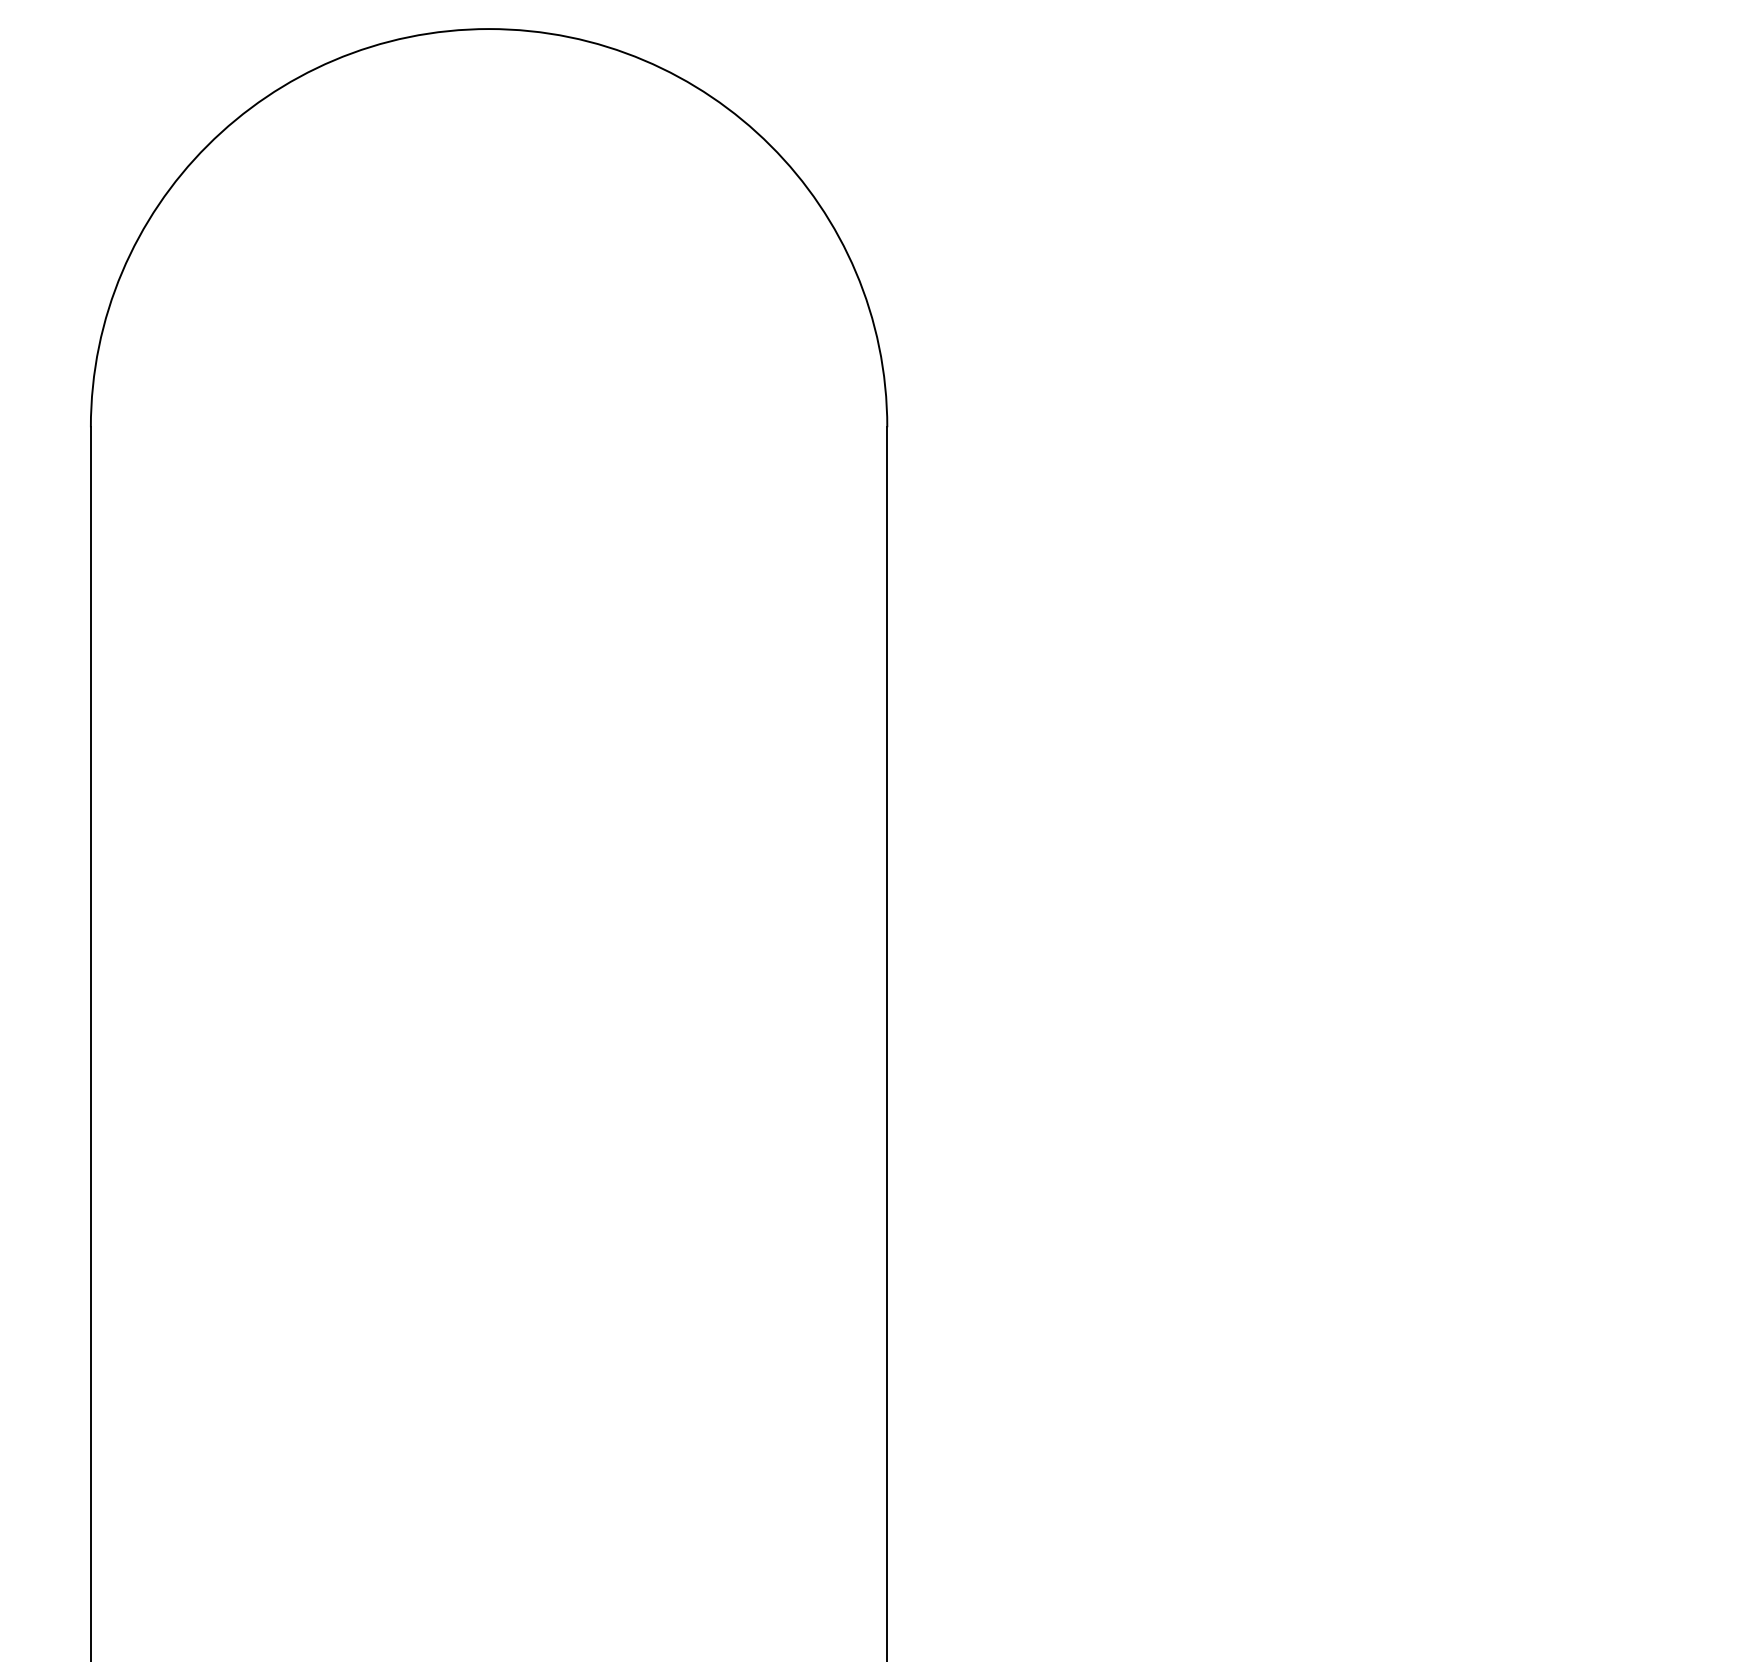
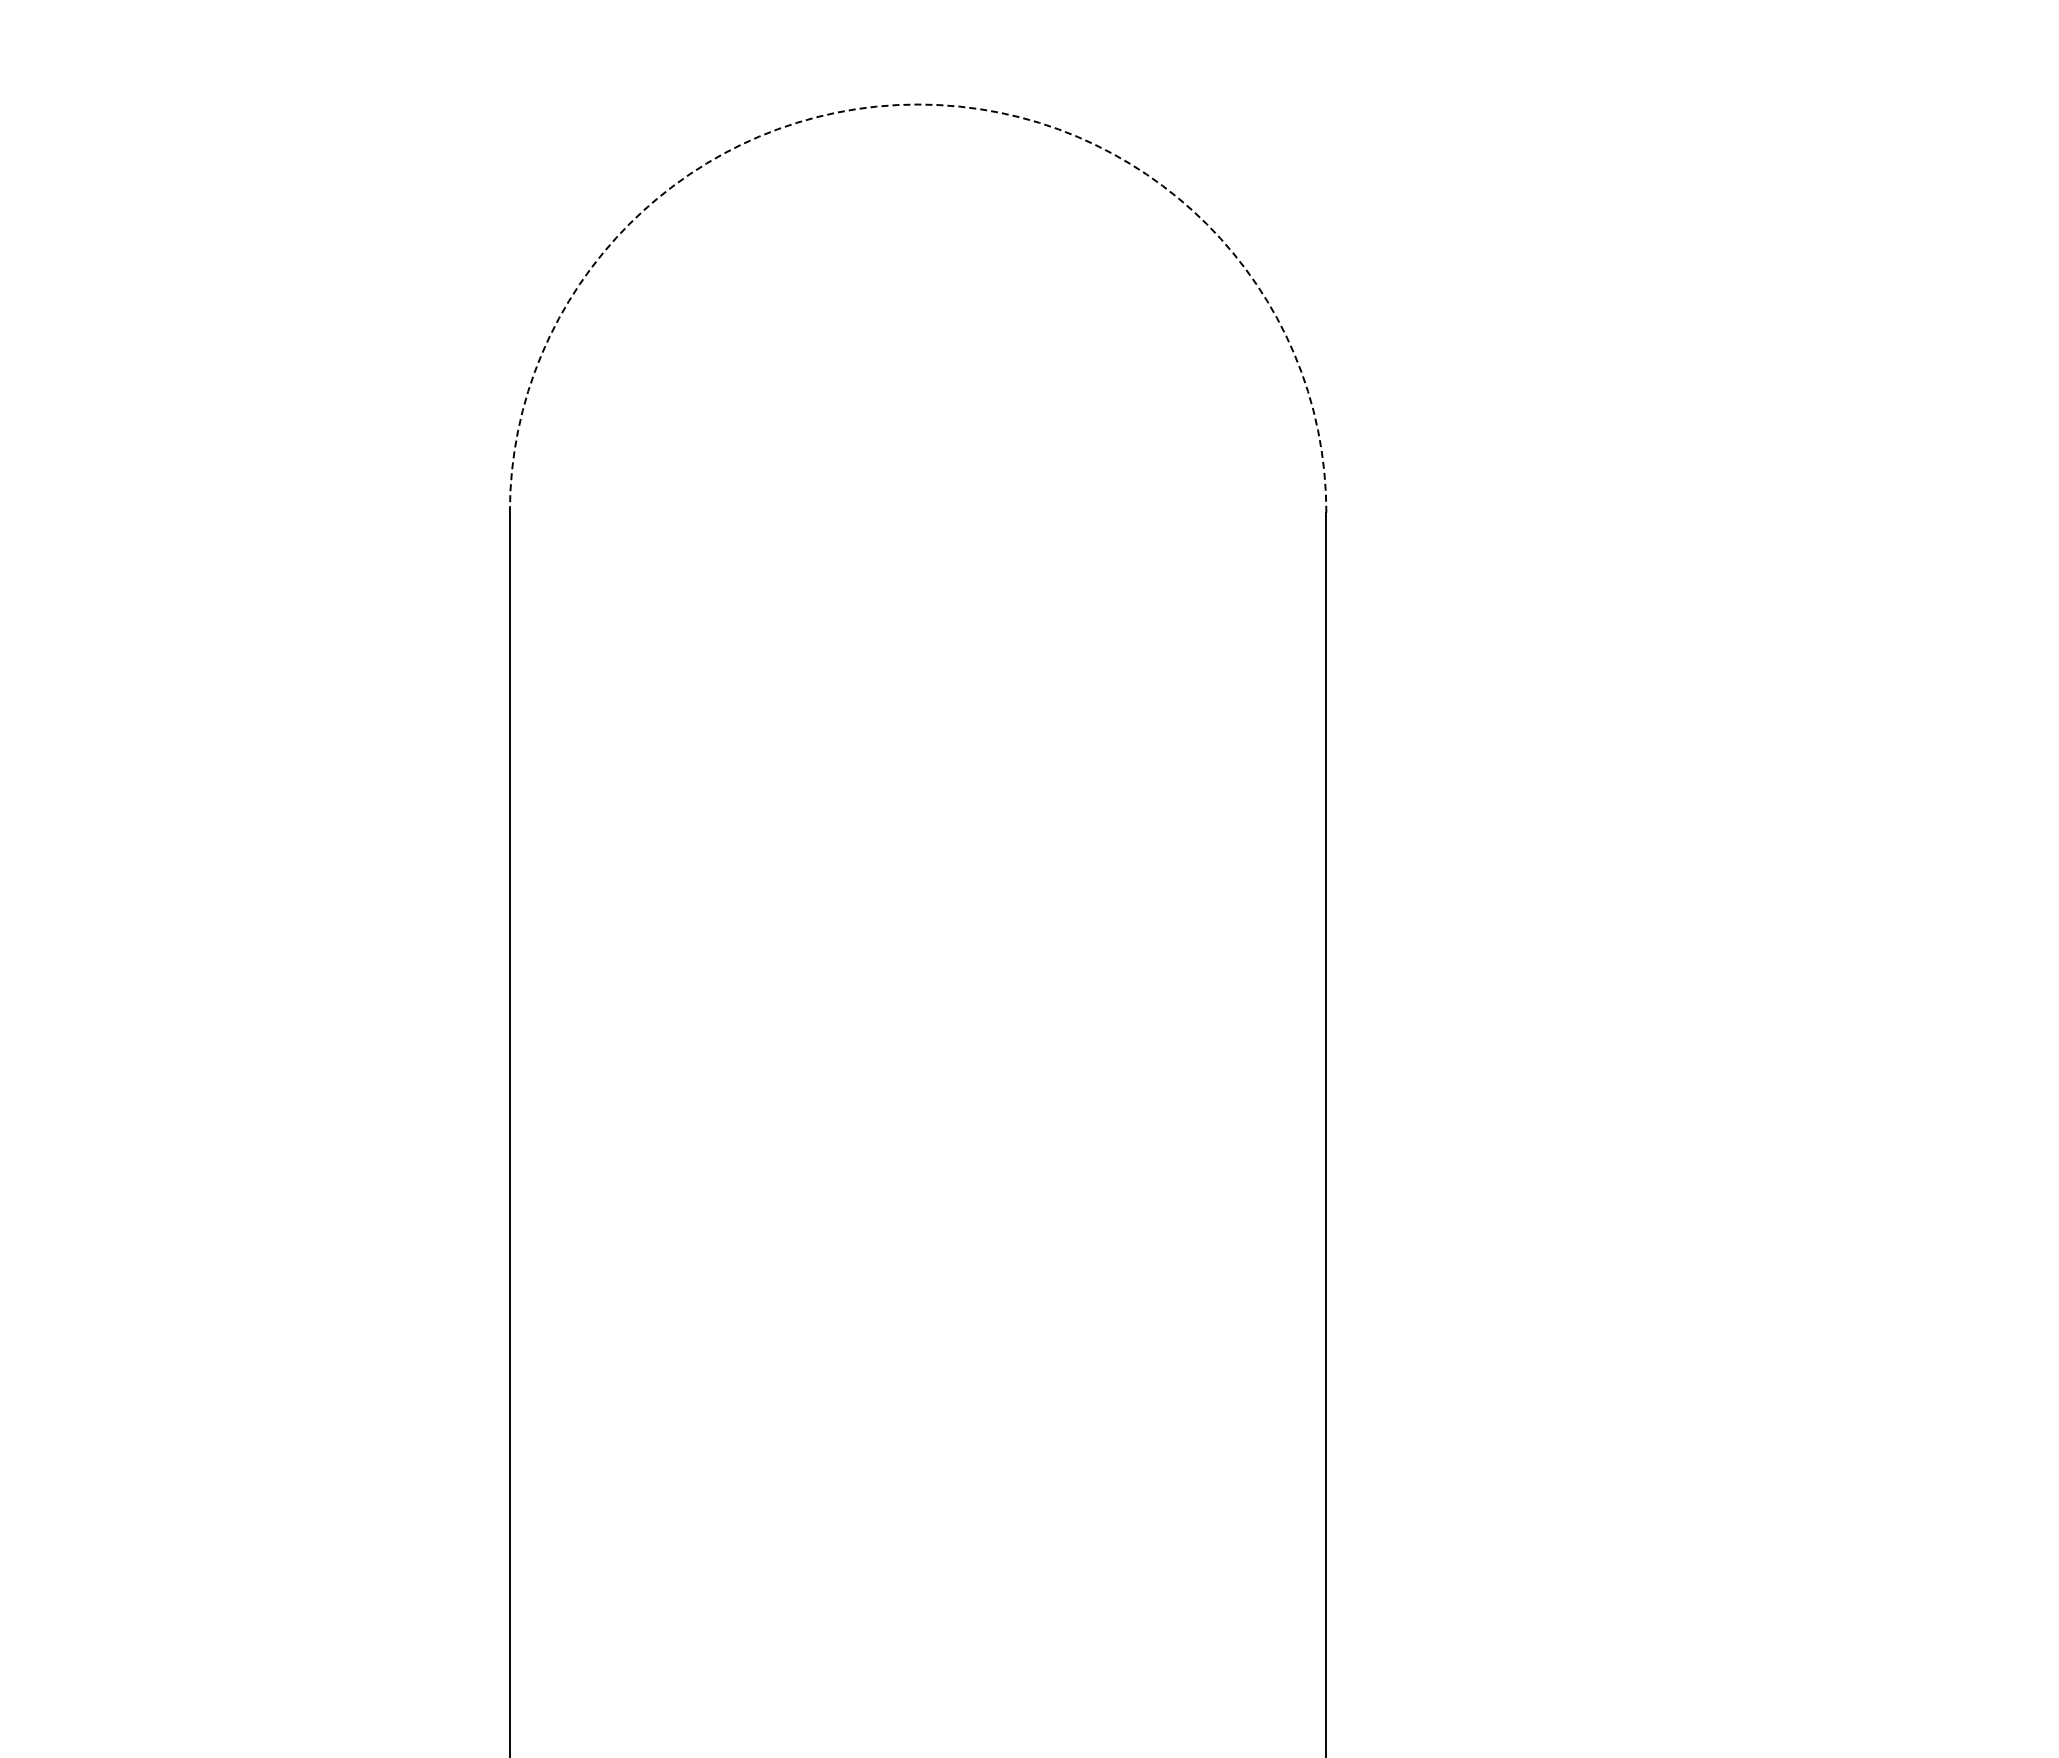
arc: (489, 29) -> (918, 104), solid -> dashed

